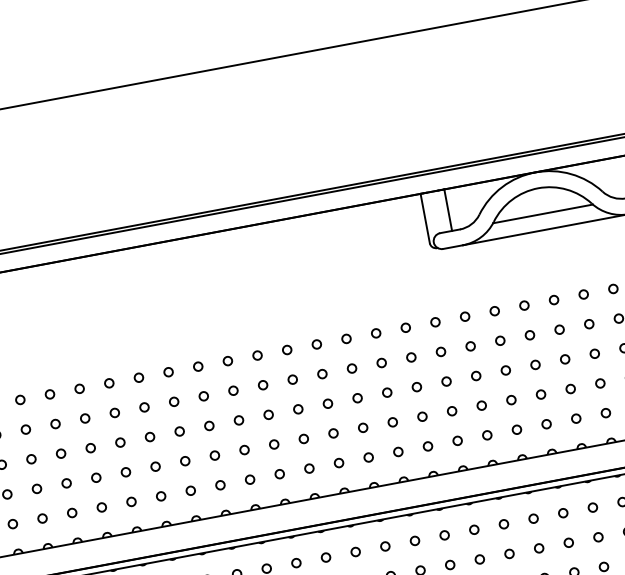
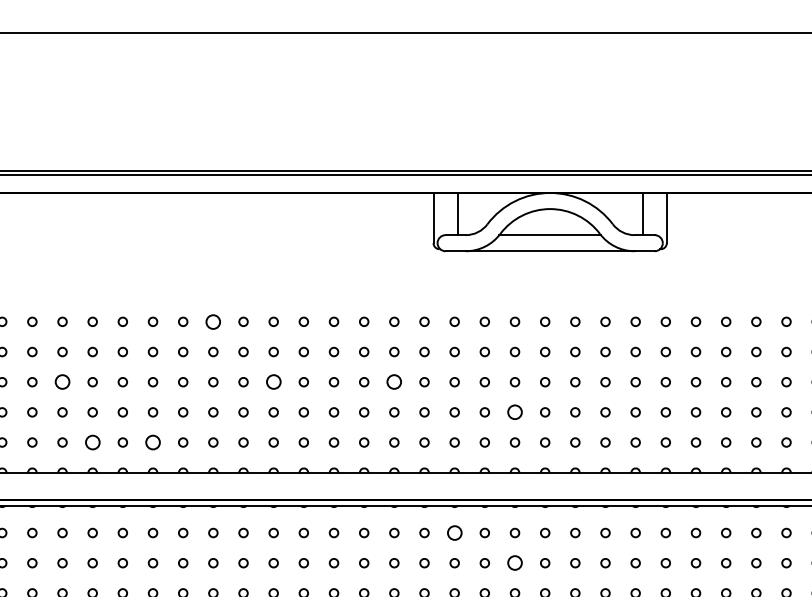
circle: (227, 360) -> (213, 321), size x1.6
circle: (417, 387) -> (394, 382), size x1.6
circle: (540, 394) -> (514, 412), size x1.6
circle: (298, 409) -> (273, 382), size x1.6
circle: (90, 448) -> (62, 382), size x1.6
circle: (190, 490) -> (152, 442), size x1.6
circle: (131, 501) -> (92, 442), size x1.6
circle: (503, 523) -> (454, 532), size x1.6
circle: (568, 543) -> (514, 563), size x1.6

